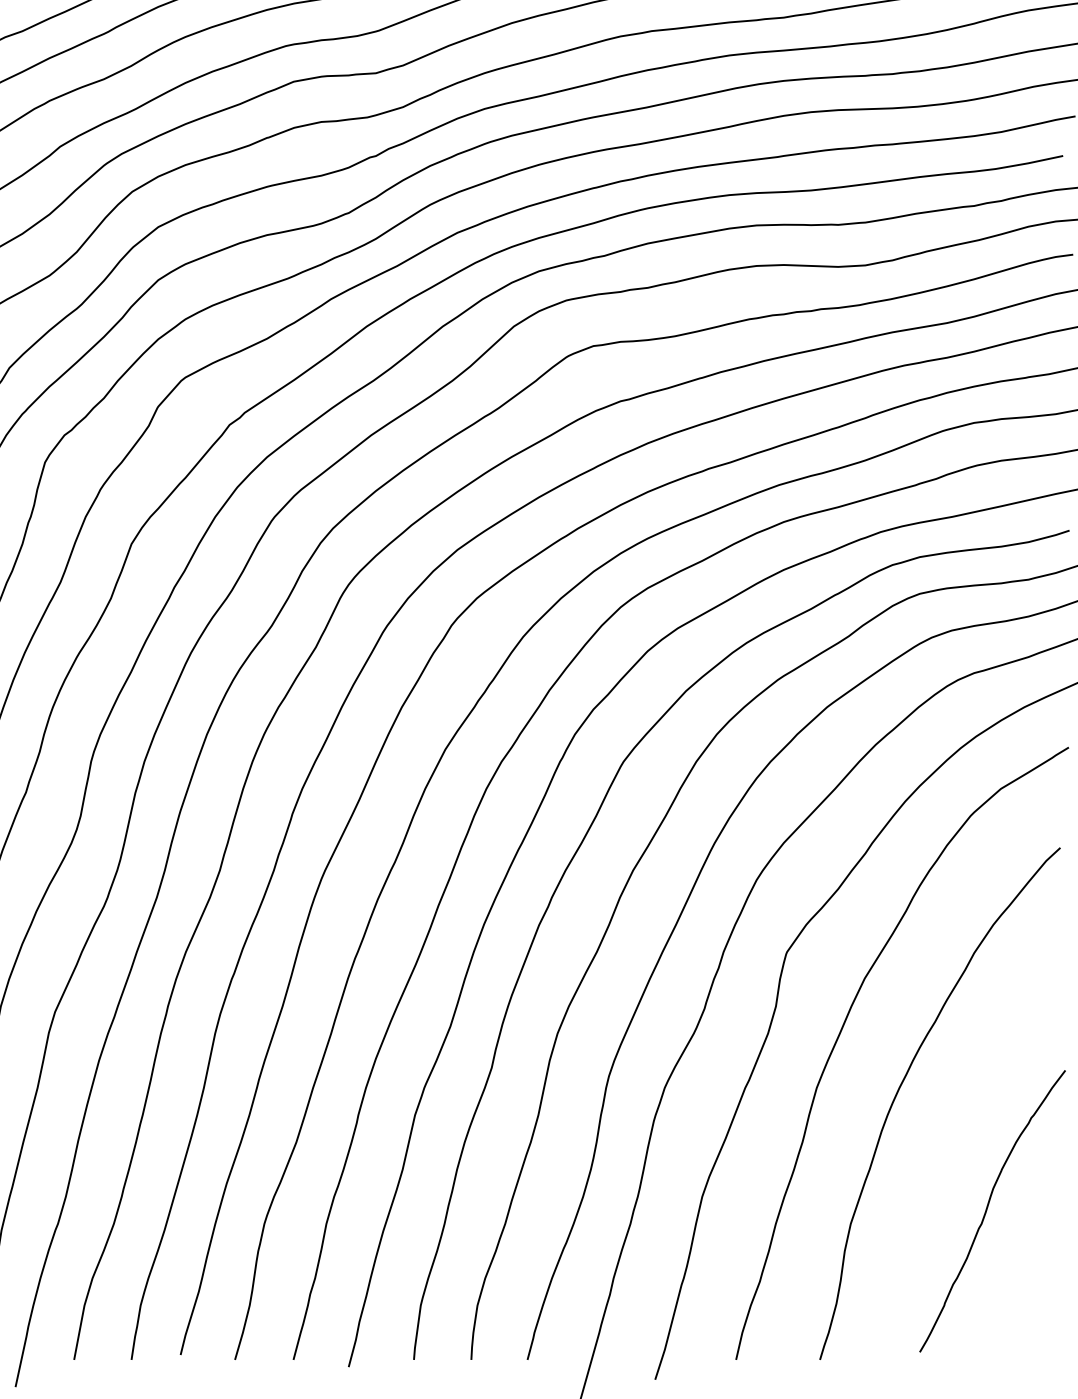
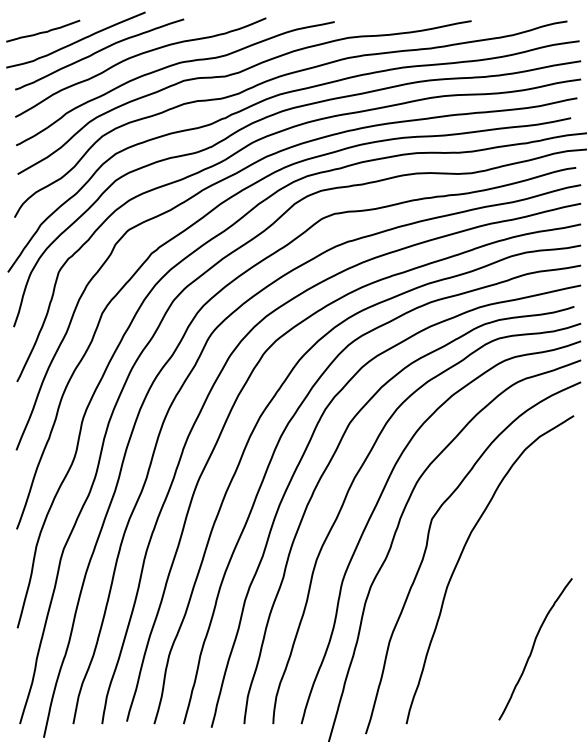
curve: (902, 1086) -> (490, 586), removed

